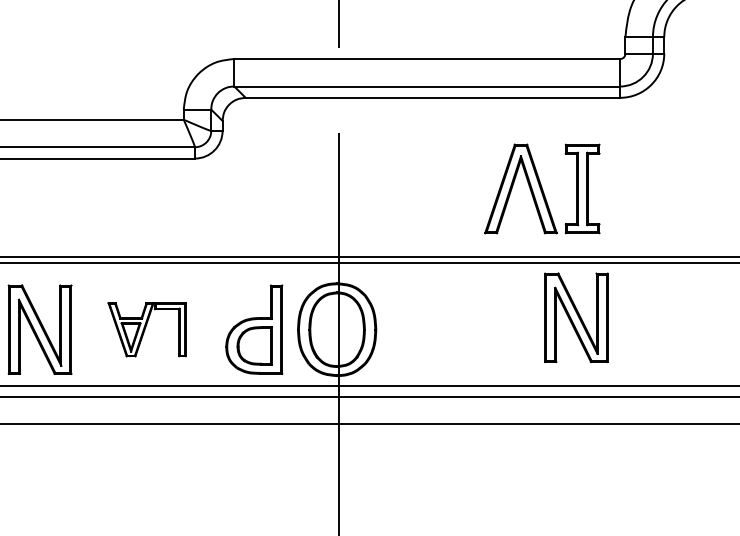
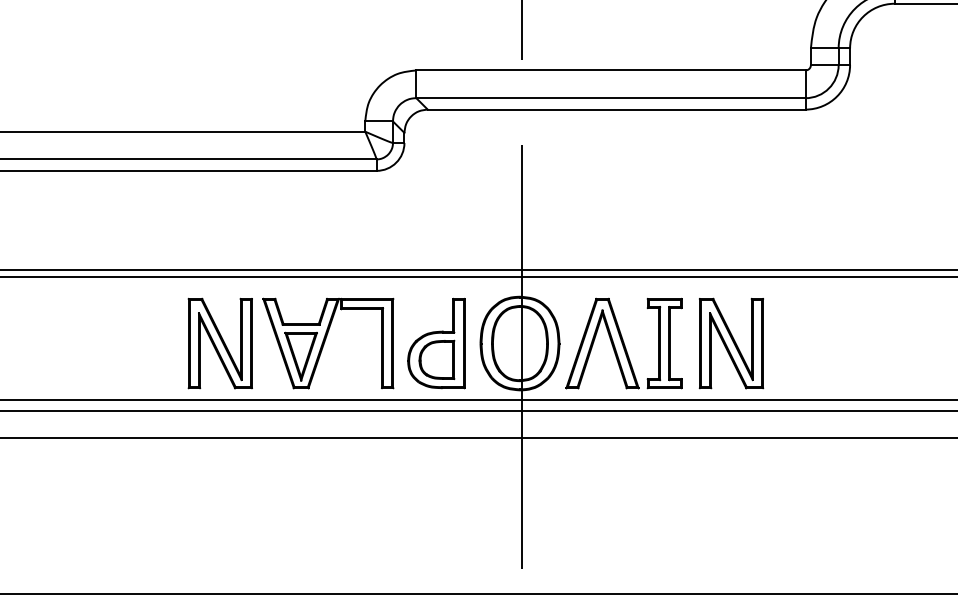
part: (541, 188) -> (623, 343), moved
part: (576, 317) -> (731, 343), moved
part: (147, 329) -> (328, 343), size x1.67

